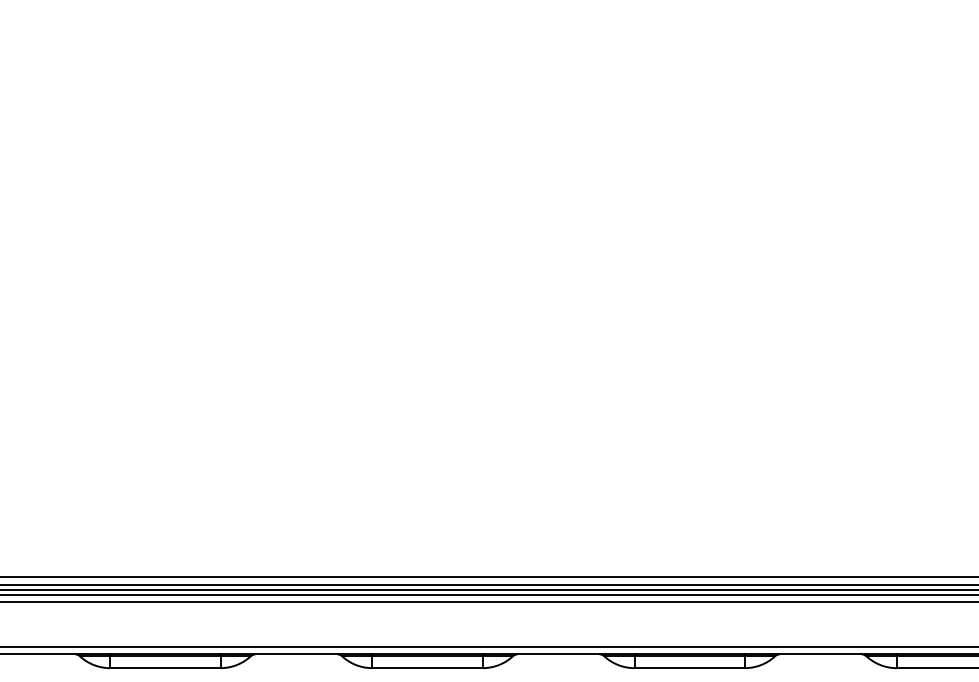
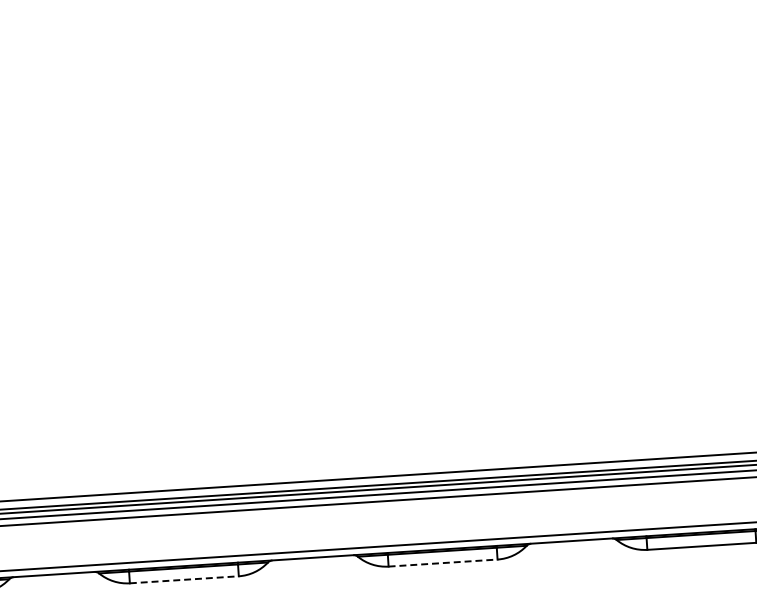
line: (428, 668) -> (185, 580), solid -> dashed
line: (690, 668) -> (443, 563), solid -> dashed

